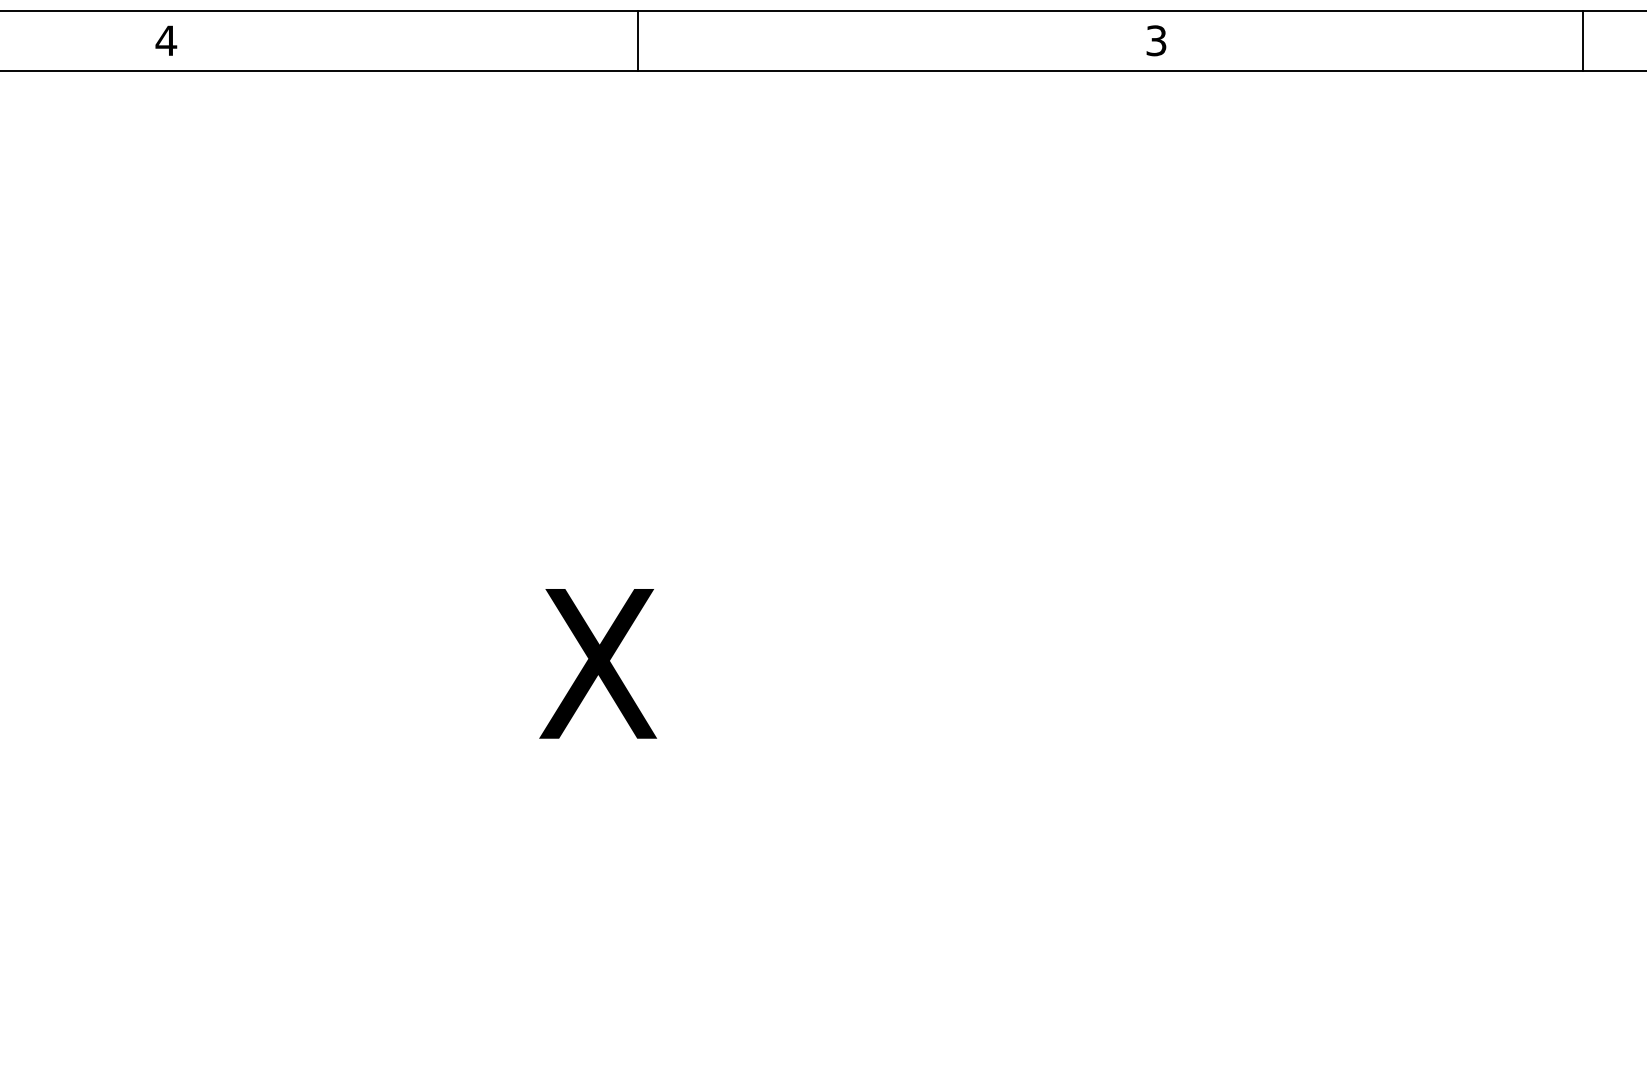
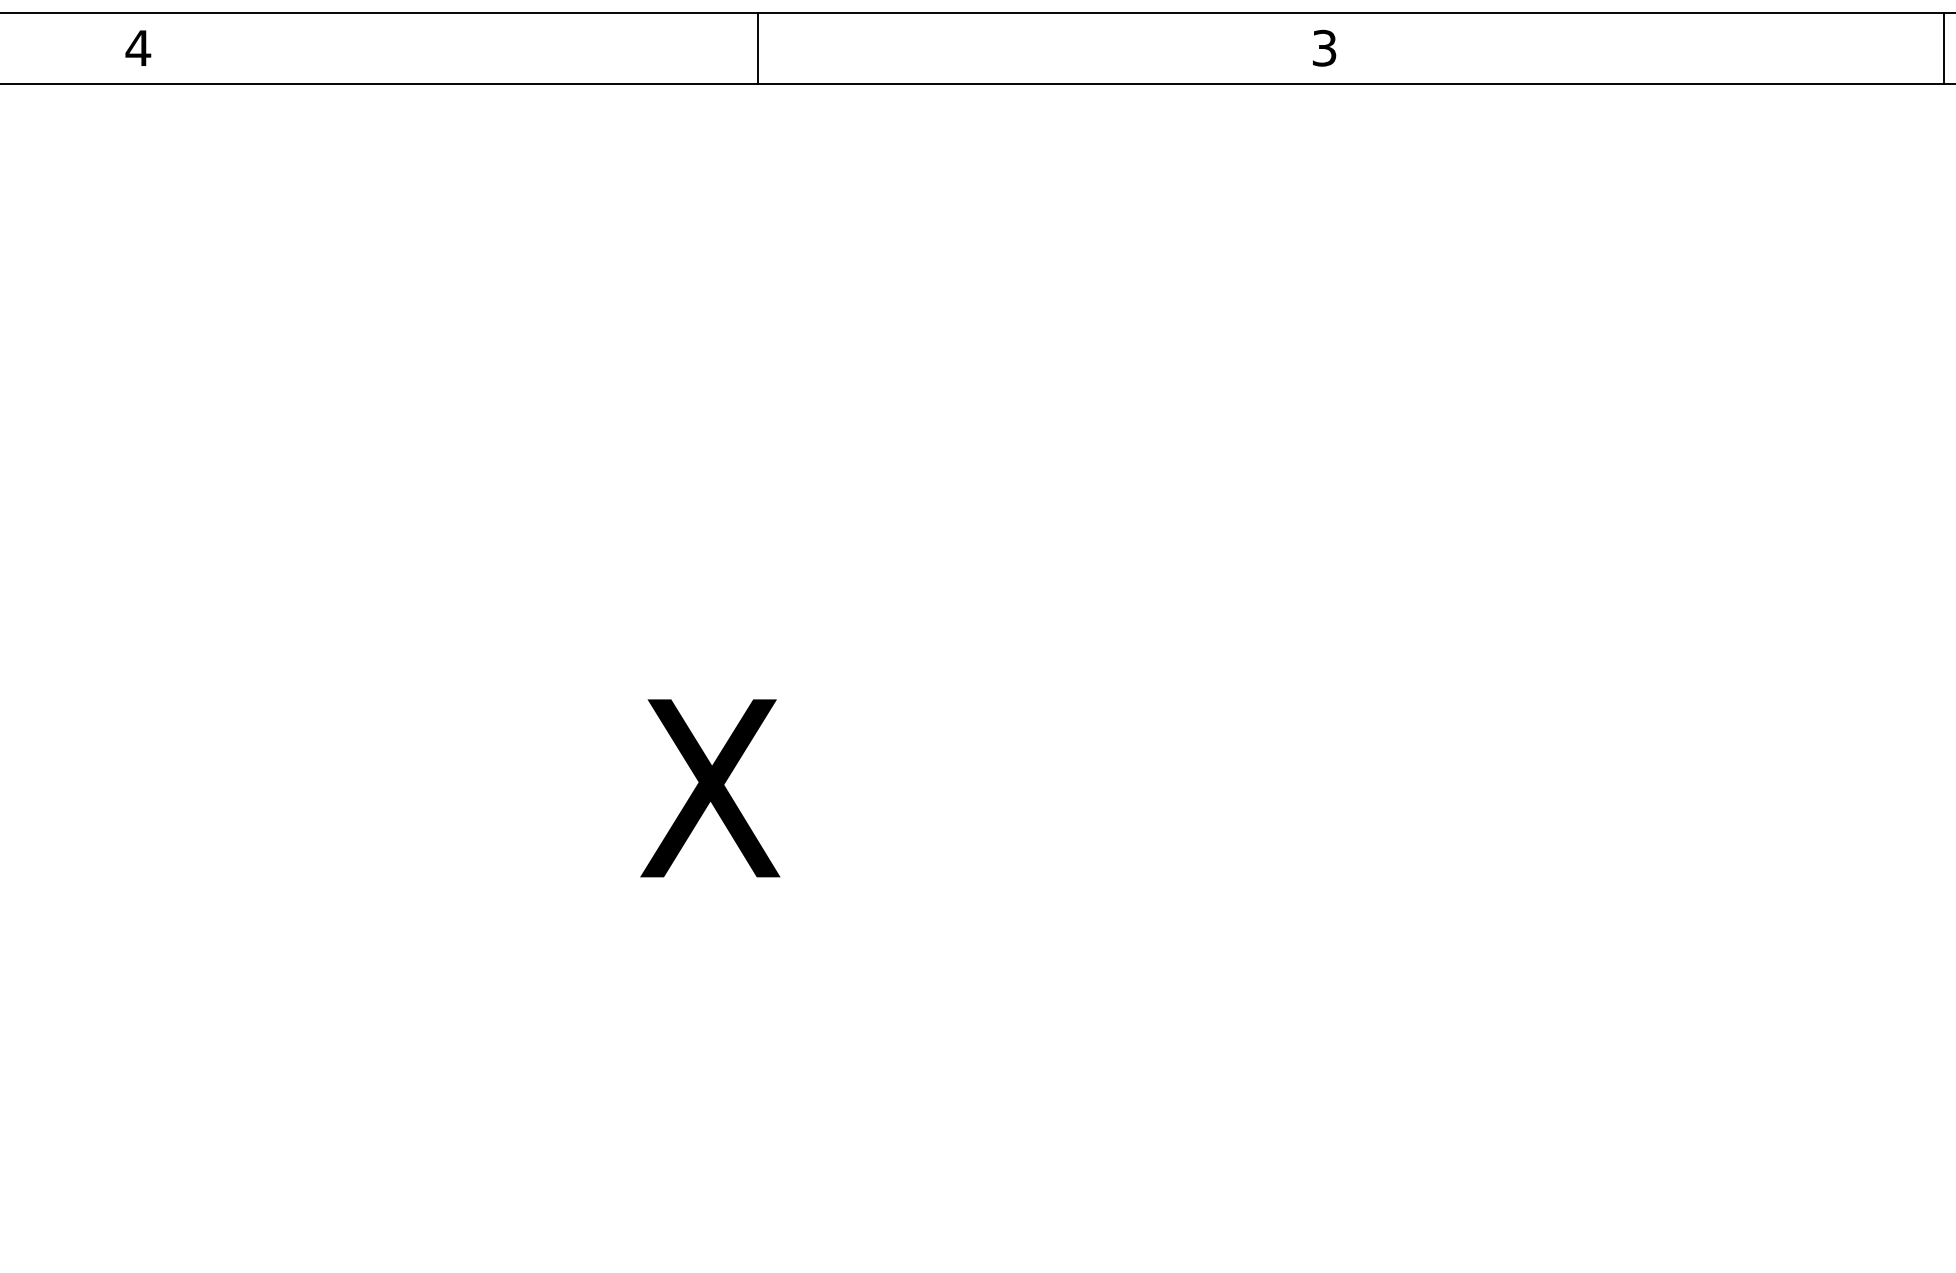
text: (166, 40) -> (138, 47), moved
text: (1156, 40) -> (1324, 47), moved
line: (1583, 40) -> (1944, 47), moved

